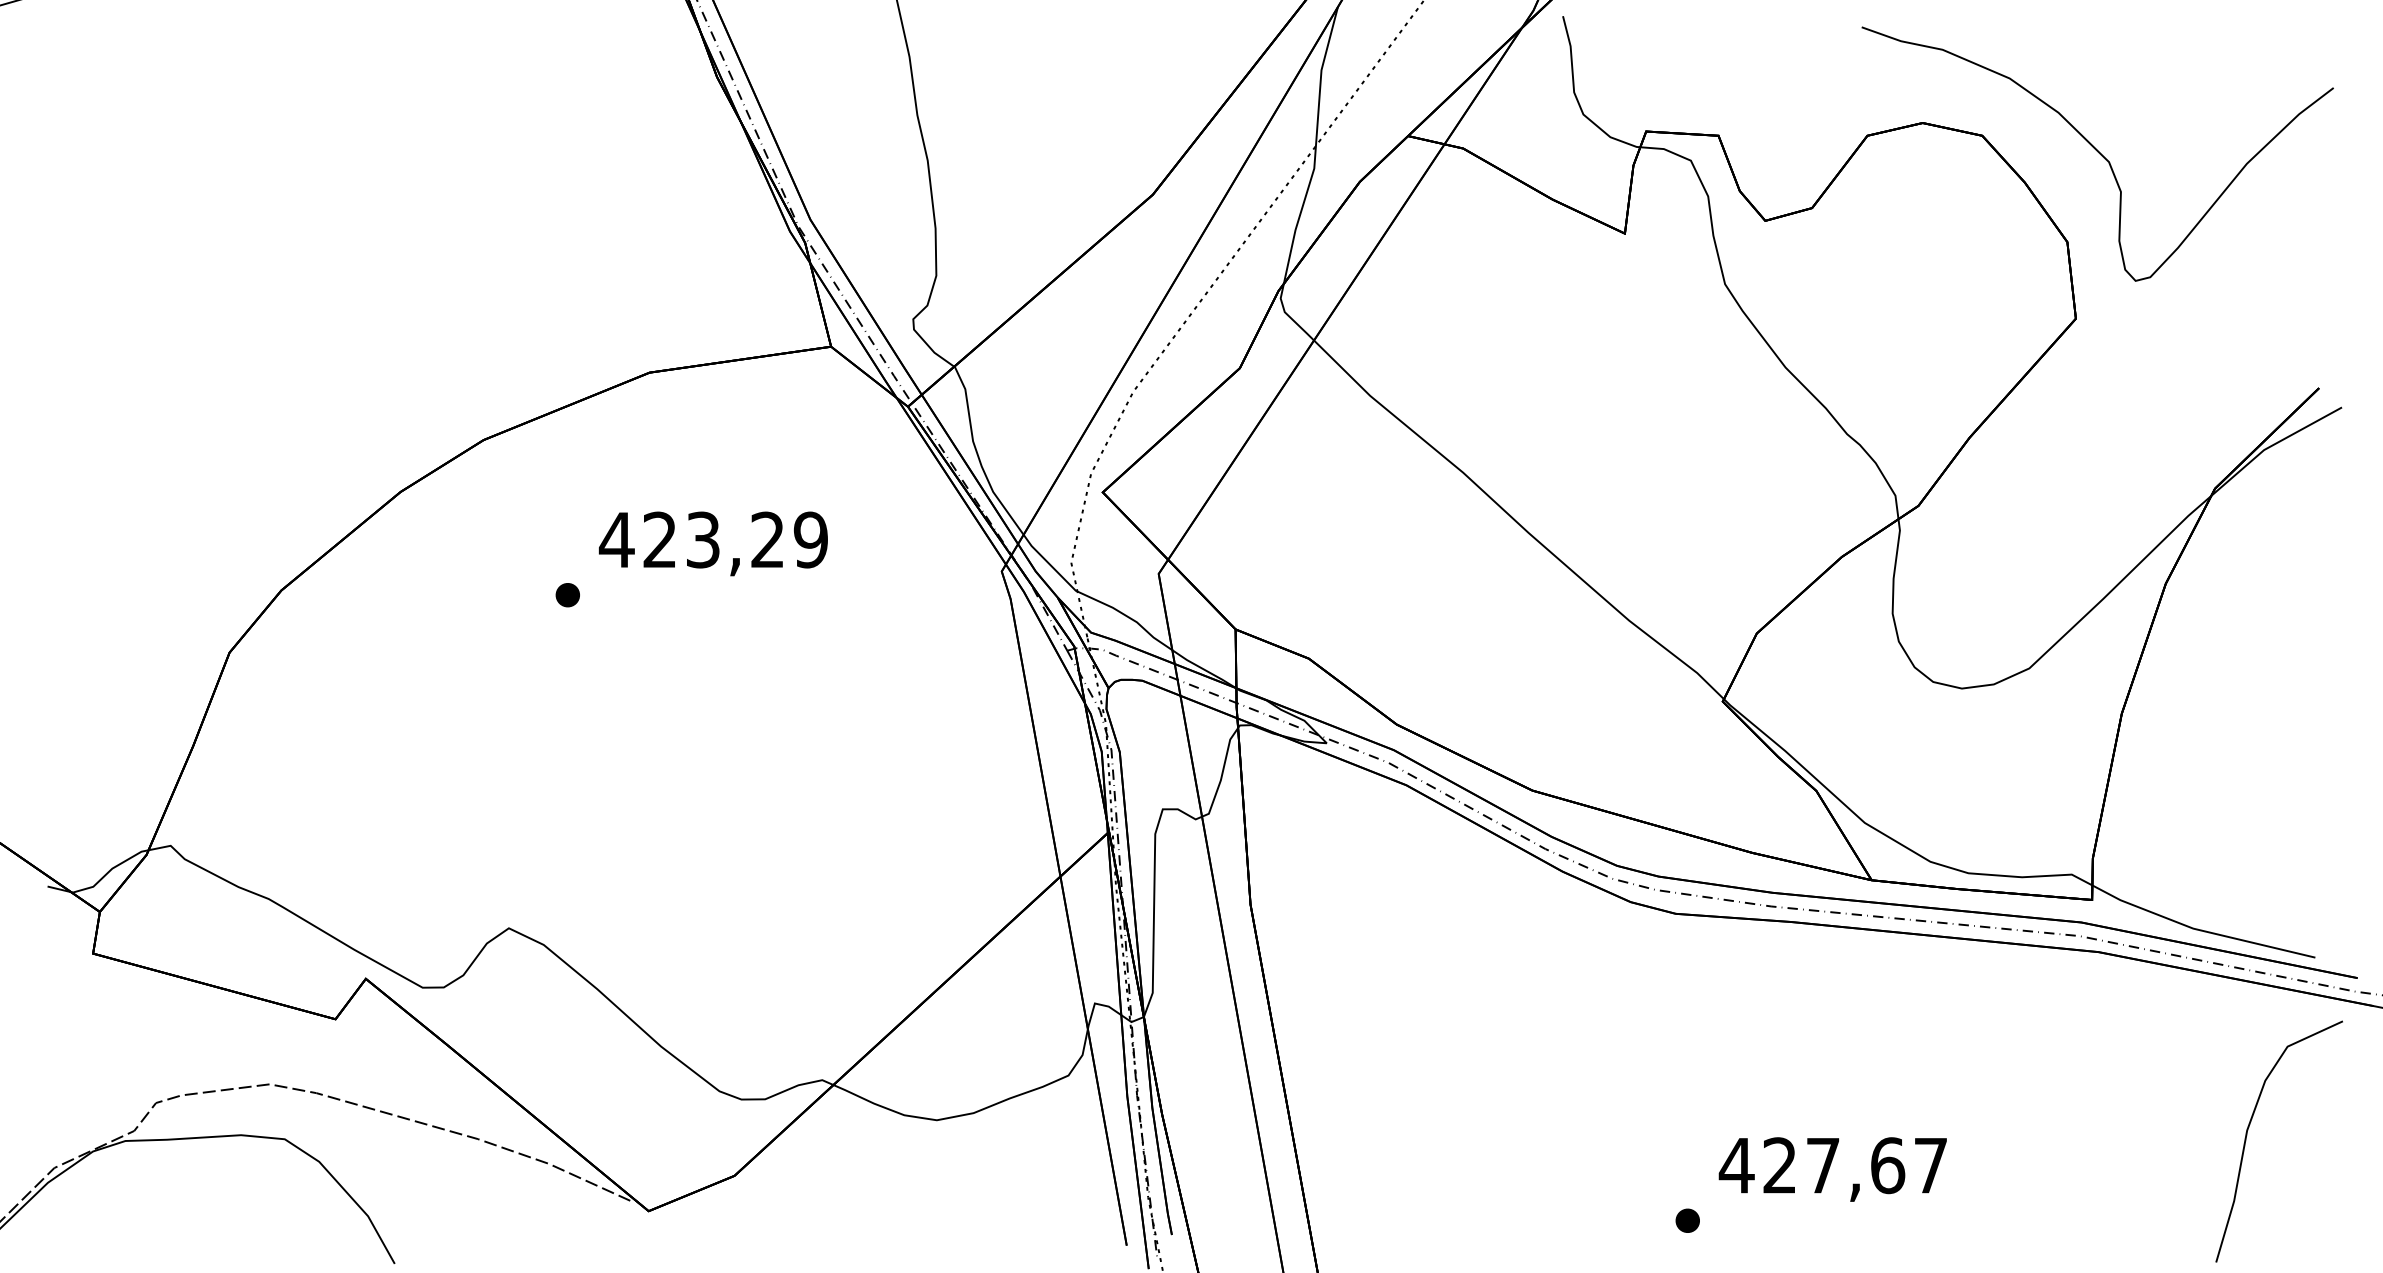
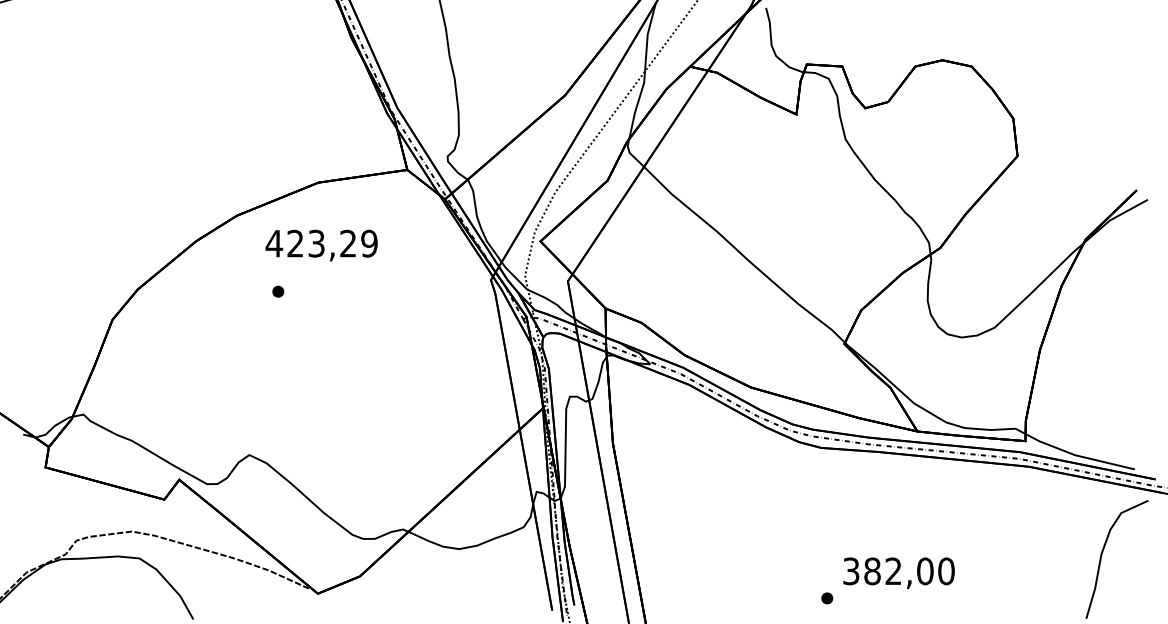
curve: (2098, 154) -> (1028, 75), removed
text: (713, 543) -> (321, 245), moved
text: (1833, 1165) -> (898, 571), 427,67 -> 382,00

